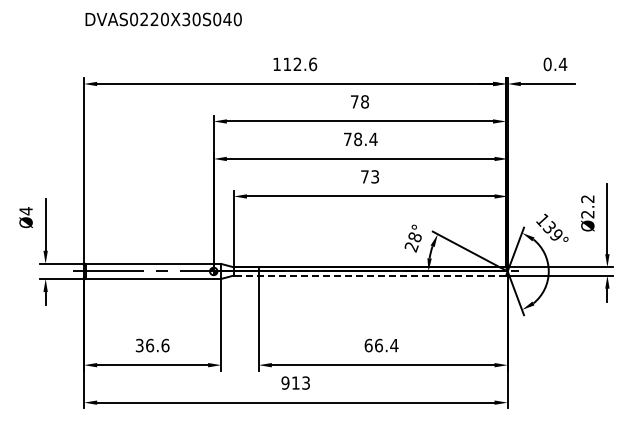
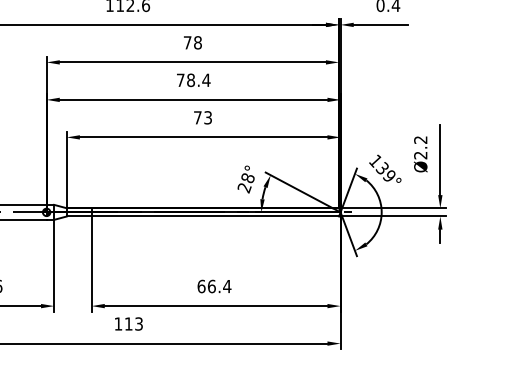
line: (369, 275) -> (202, 216), dashed -> solid
text: (285, 382) -> (118, 323), 913 -> 113

